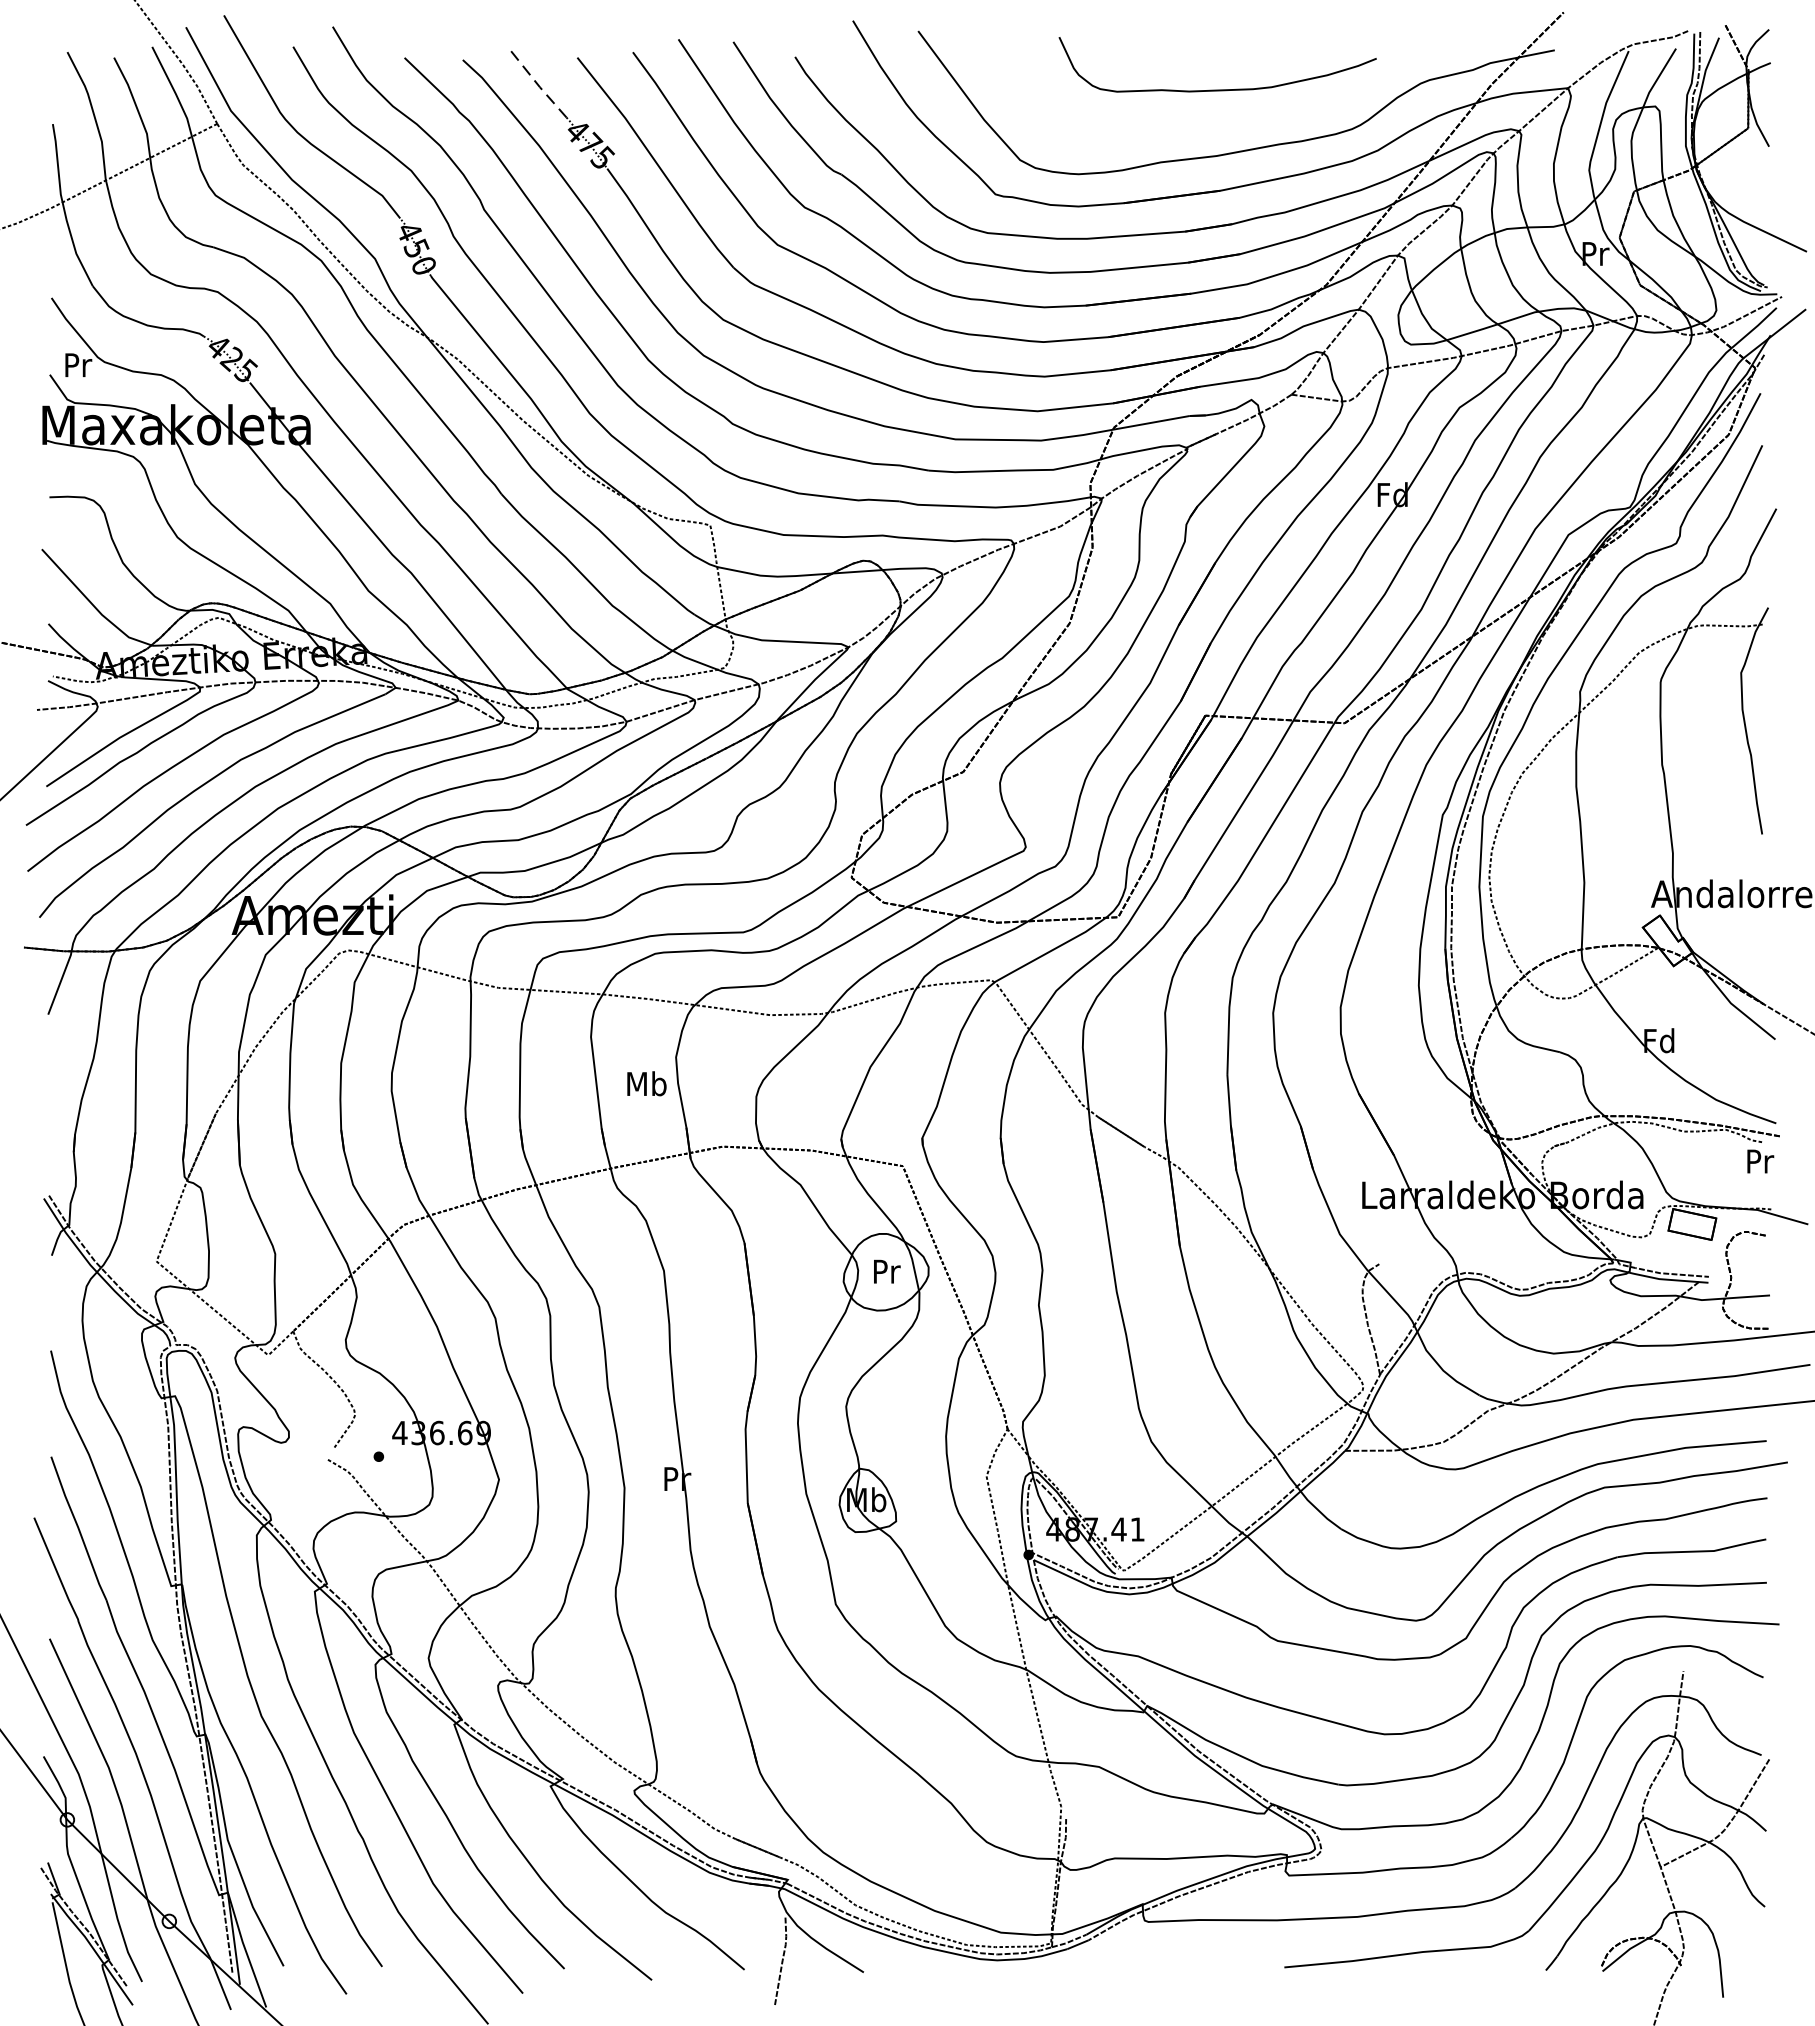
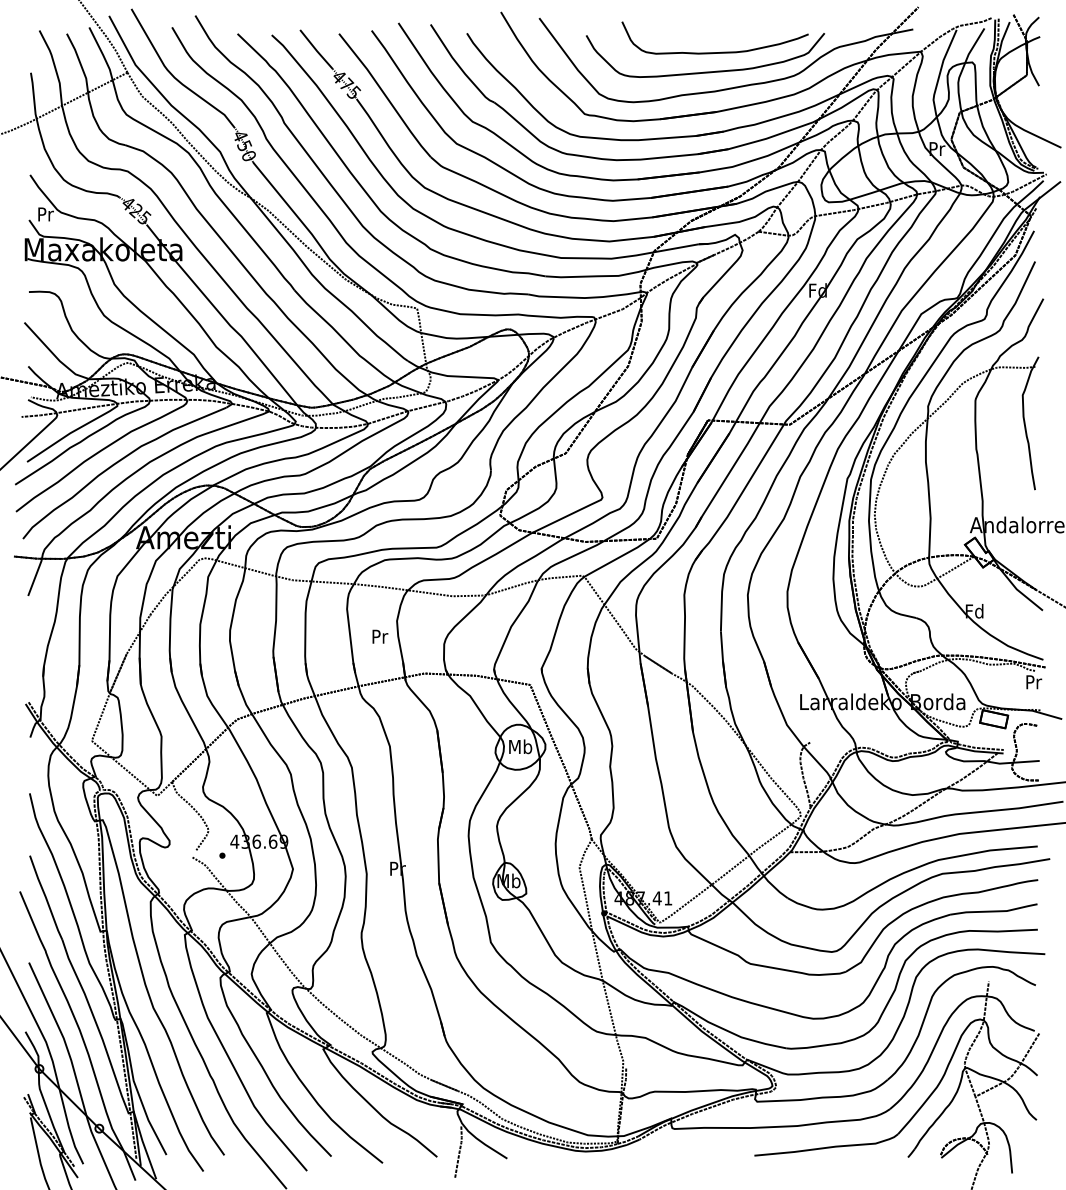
line: (538, 86) -> (316, 50), dashed -> solid
curve: (1201, 121) -> (705, 71), added
text: (646, 1083) -> (379, 636), Mb -> Pr
text: (886, 1270) -> (520, 746), Pr -> Mb

